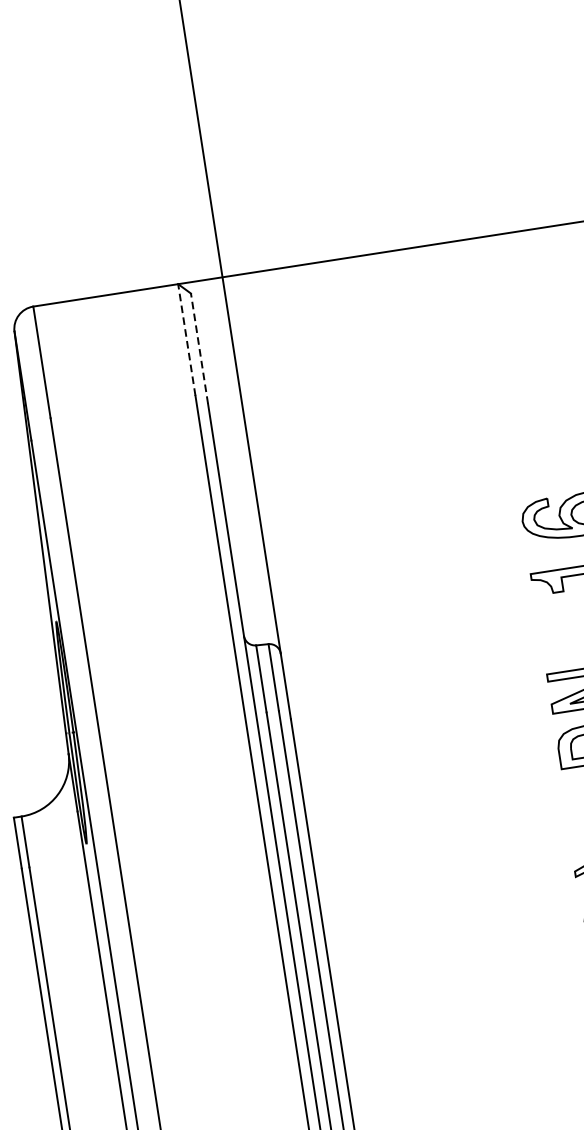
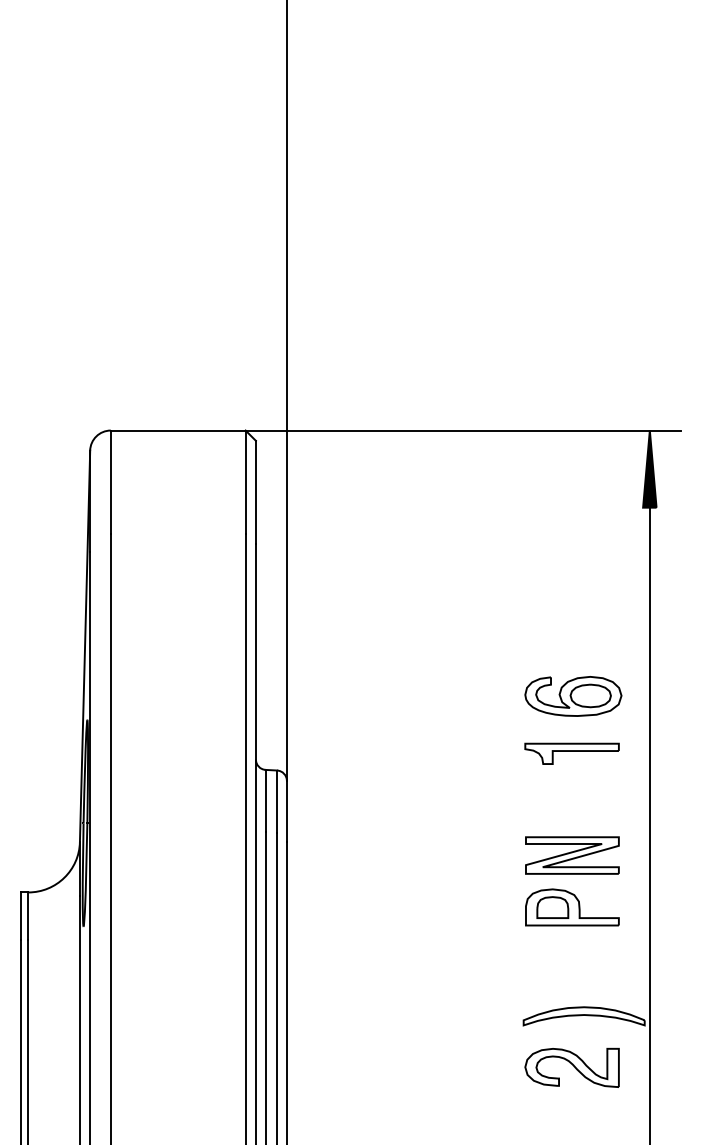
line: (186, 340) -> (245, 482), dashed -> solid
line: (198, 348) -> (255, 491), dashed -> solid

